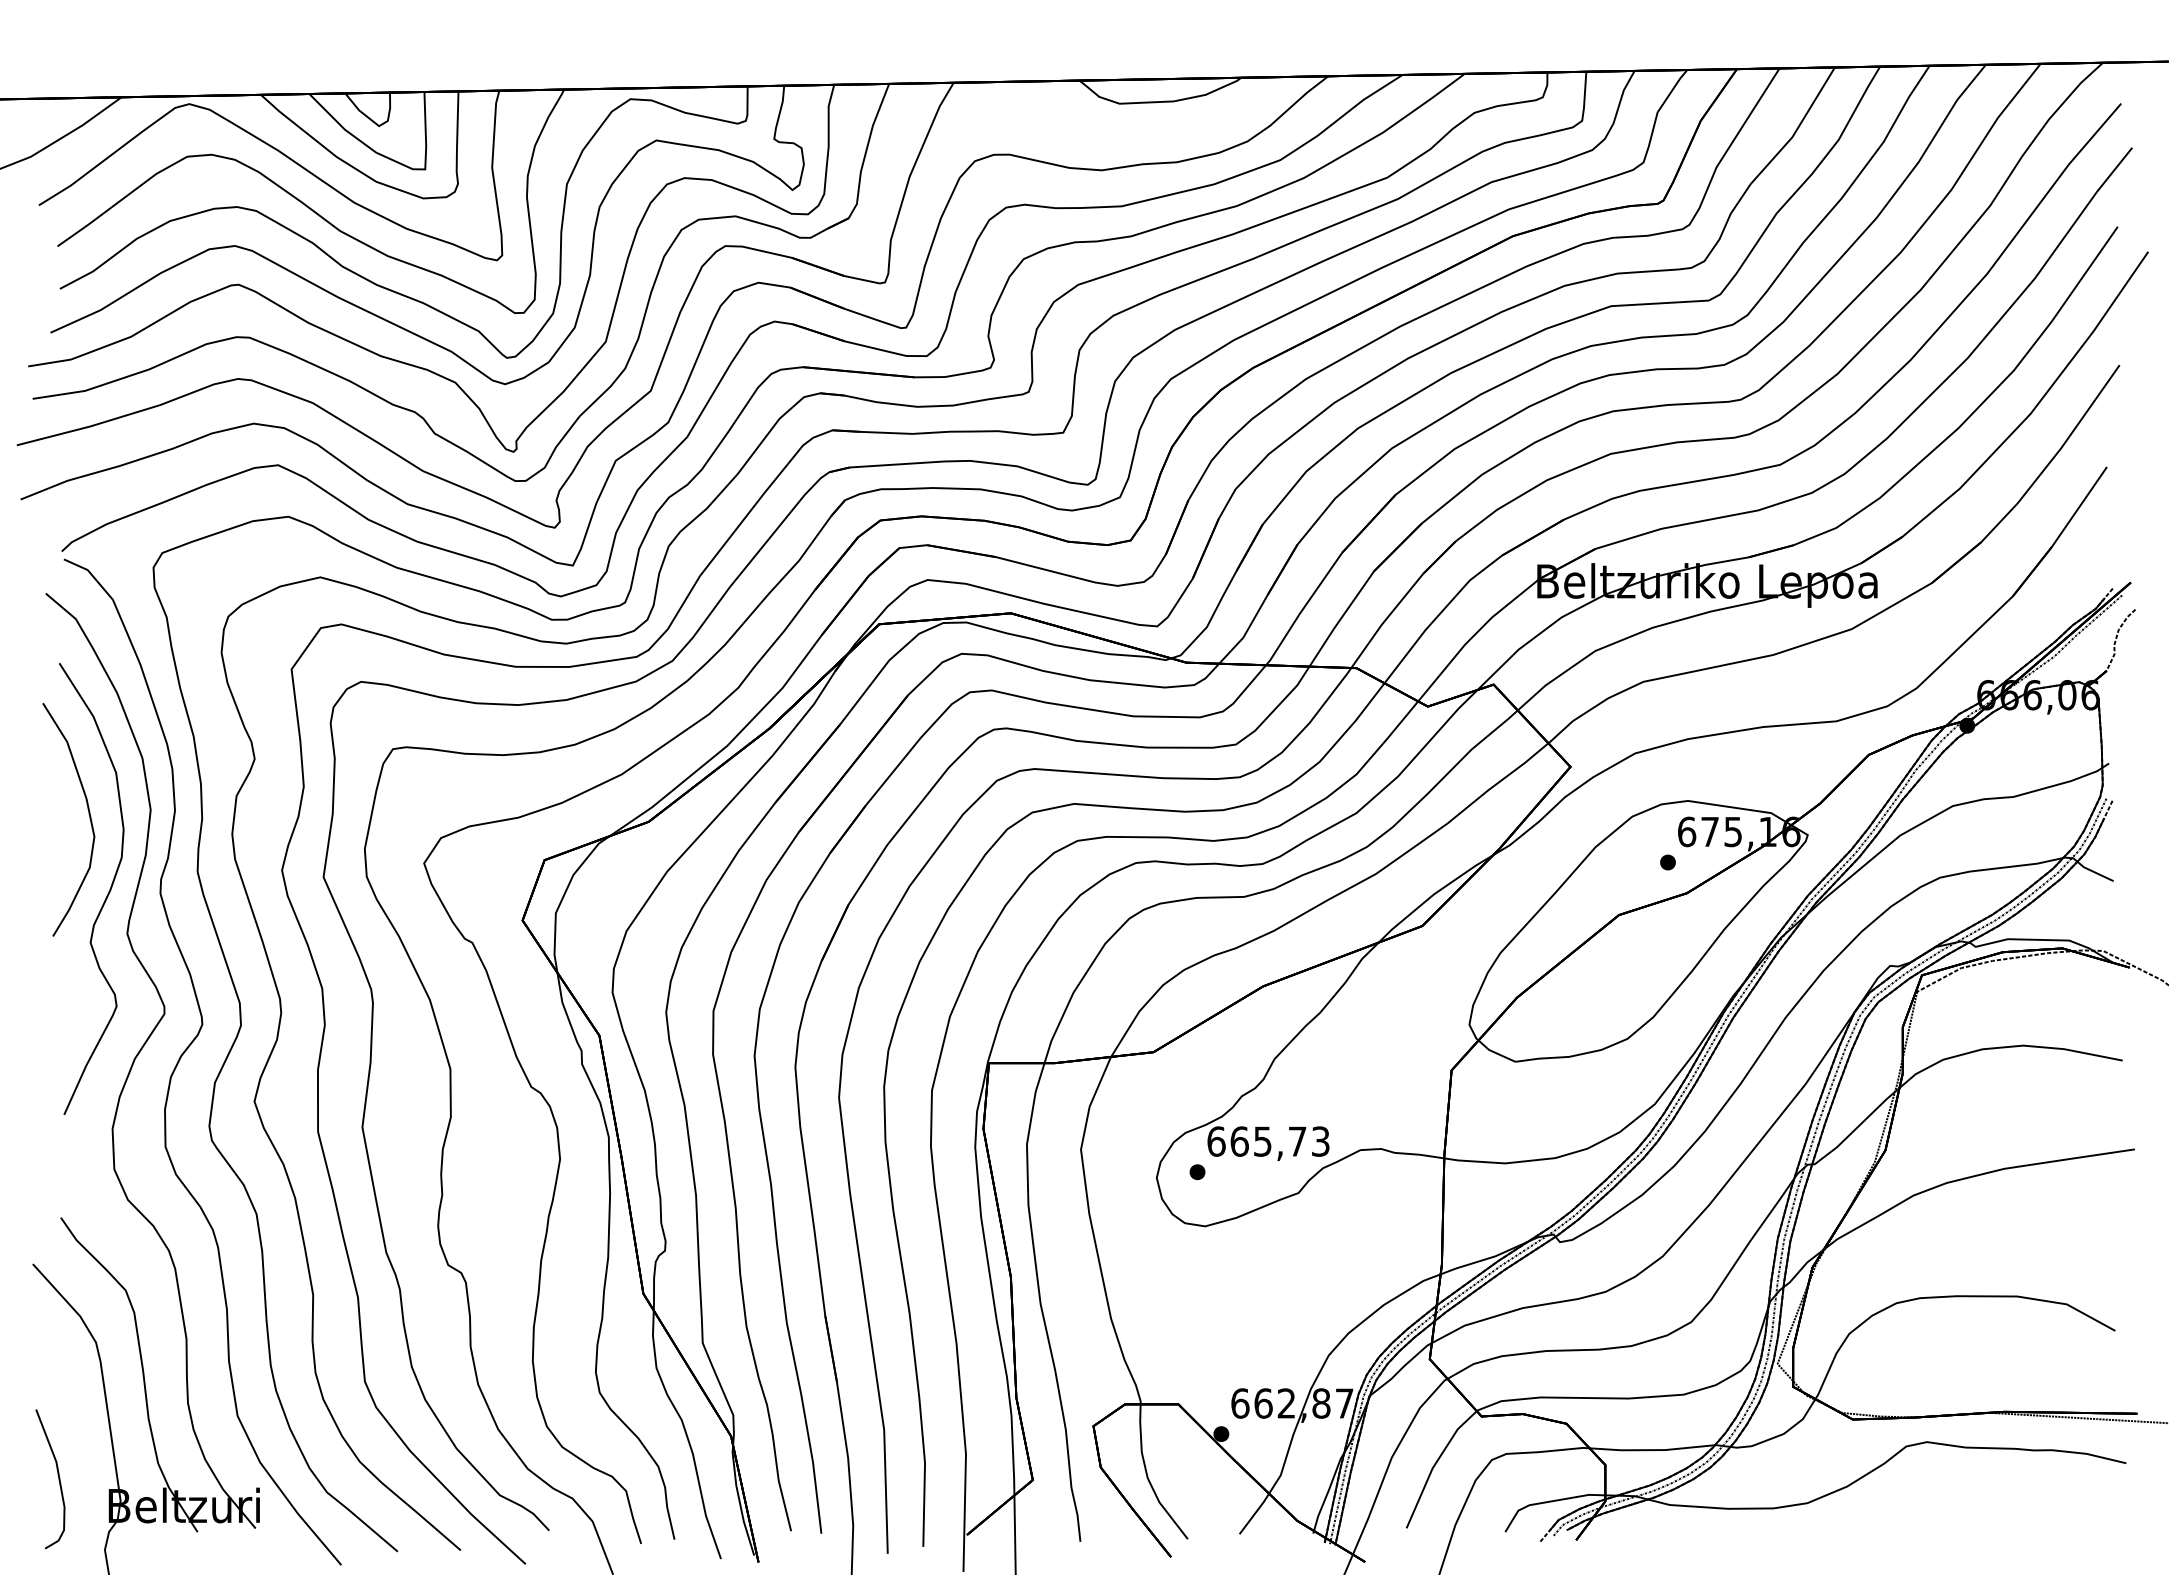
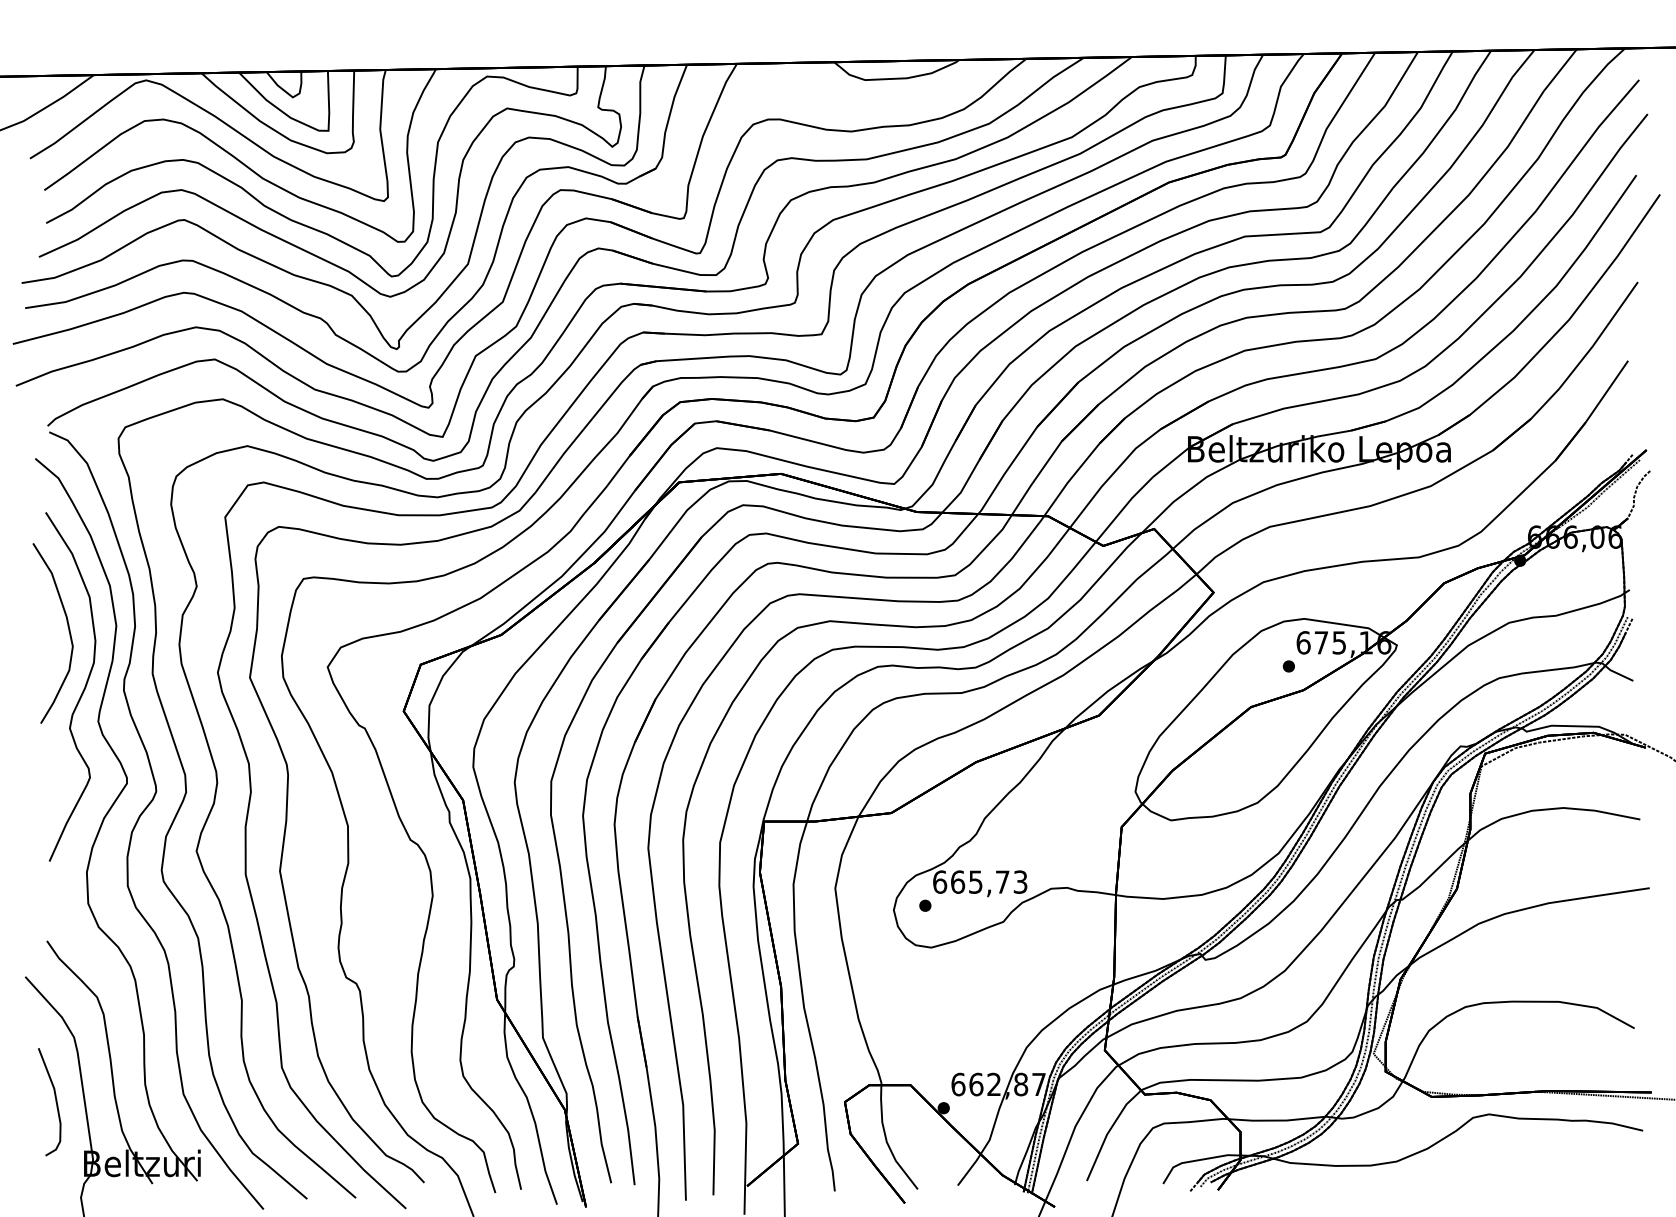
curve: (58, 1479) -> (55, 1102), moved

